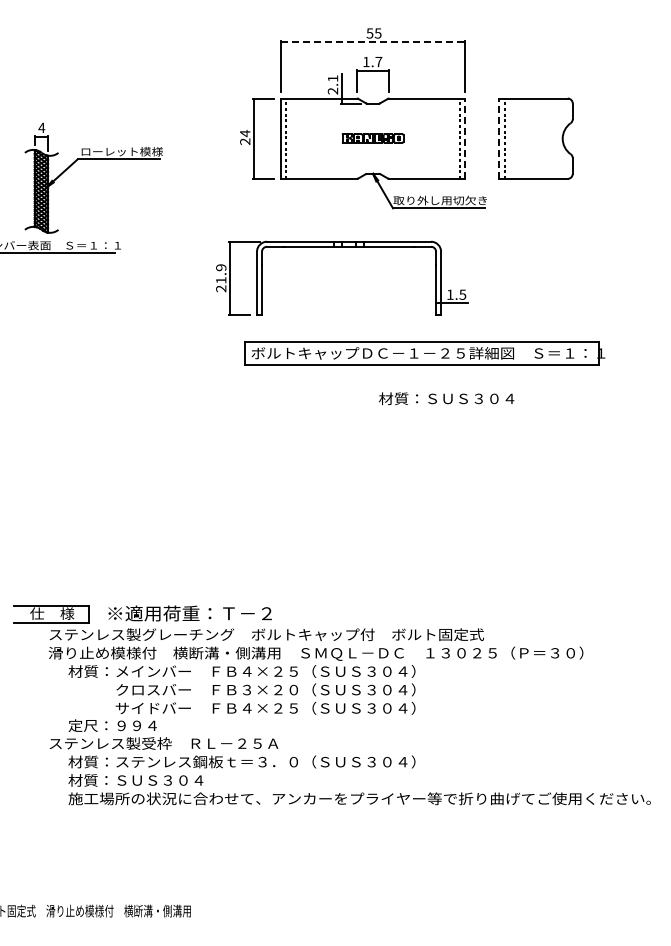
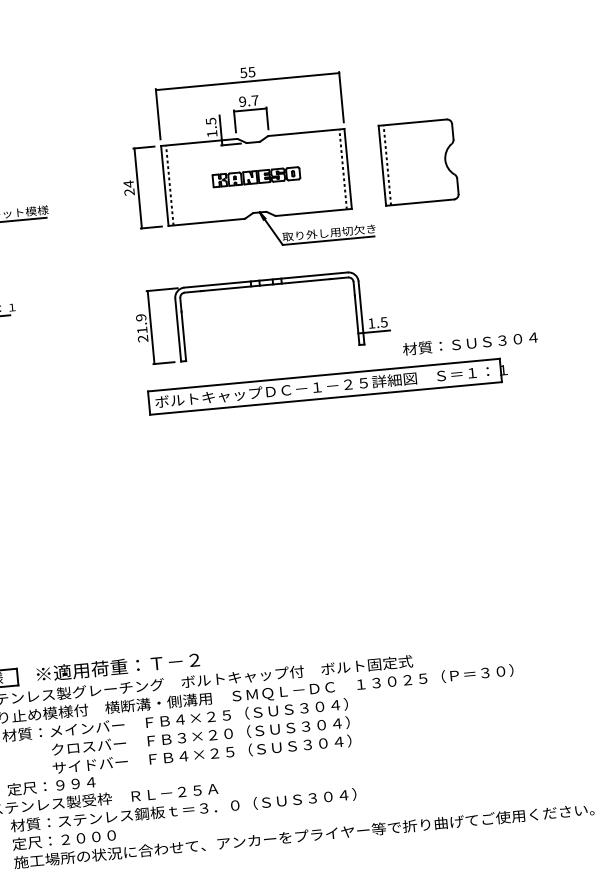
line: (373, 42) -> (248, 81), dashed -> solid
text: (366, 61) -> (242, 101), 1.7 -> 9.7
text: (332, 84) -> (211, 127), 2.1 -> 1.5
part: (372, 138) -> (255, 177), size x1.43
line: (465, 138) -> (348, 168), dashed -> solid
line: (499, 138) -> (382, 165), dashed -> solid
part: (342, 247) -> (260, 286), moved
text: (446, 398) -> (470, 343), moved
text: (135, 780) -> (79, 838), 材質：ＳＵＳ３０４ -> 定尺：２０００

